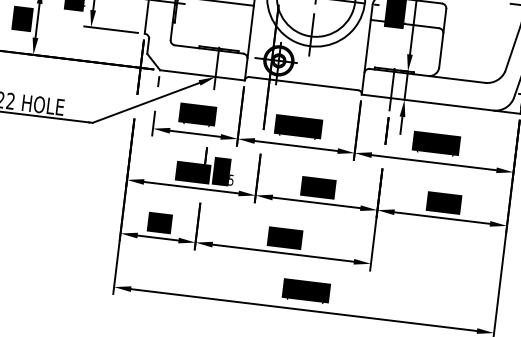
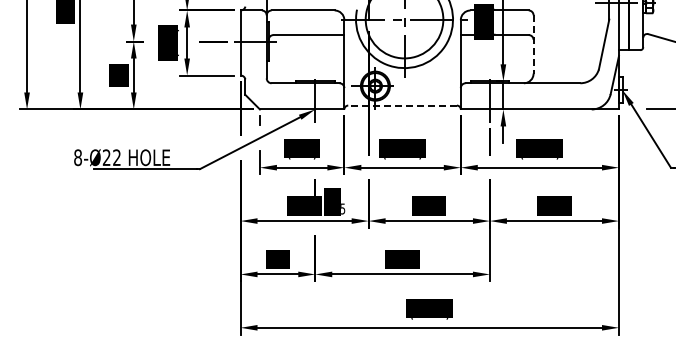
line: (442, 38) -> (533, 44), solid -> dashed
line: (303, 83) -> (402, 105), solid -> dashed

